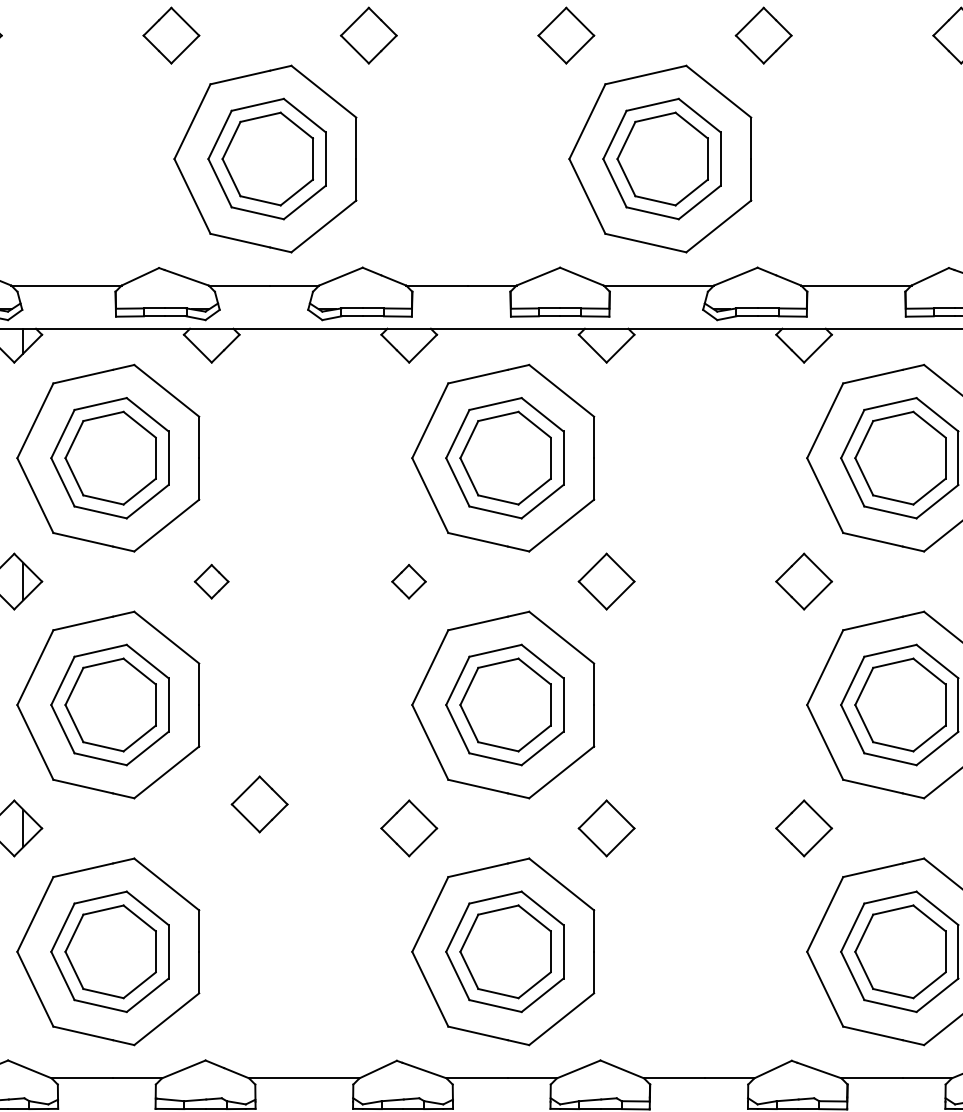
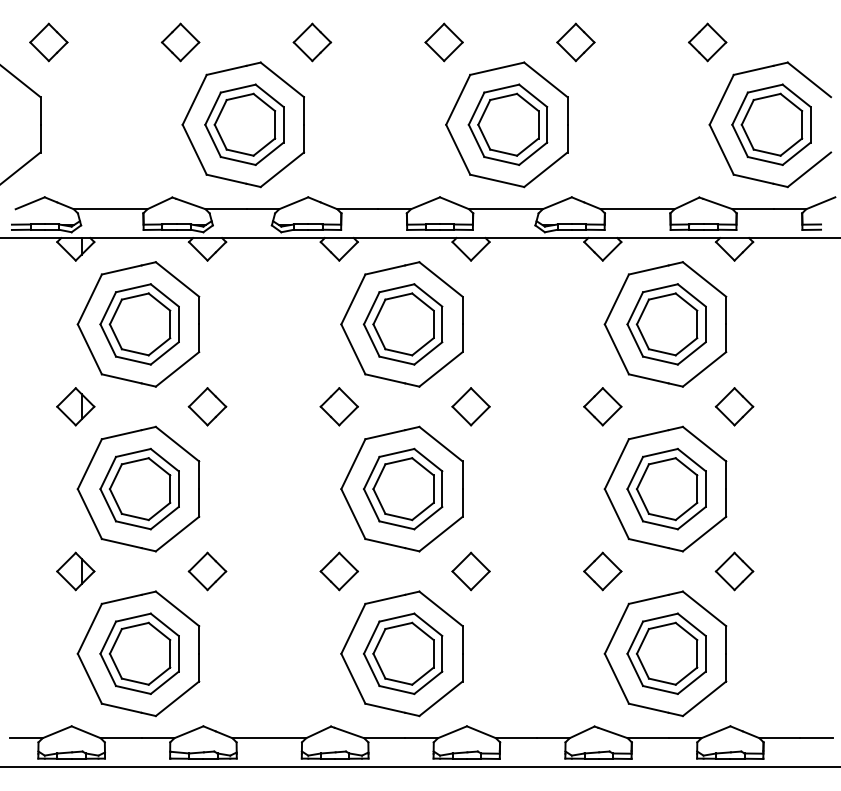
part: (211, 581) -> (207, 406), size x1.67
part: (407, 581) -> (338, 406), size x1.67
part: (259, 804) -> (207, 571), moved

